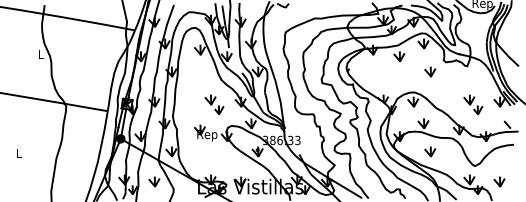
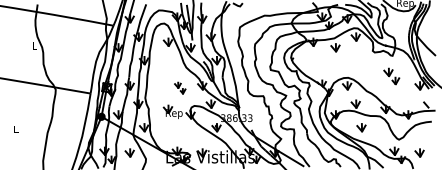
part: (430, 71) -> (361, 60), removed
part: (214, 104) -> (180, 87), size x0.7
part: (473, 104) -> (391, 76), moved

